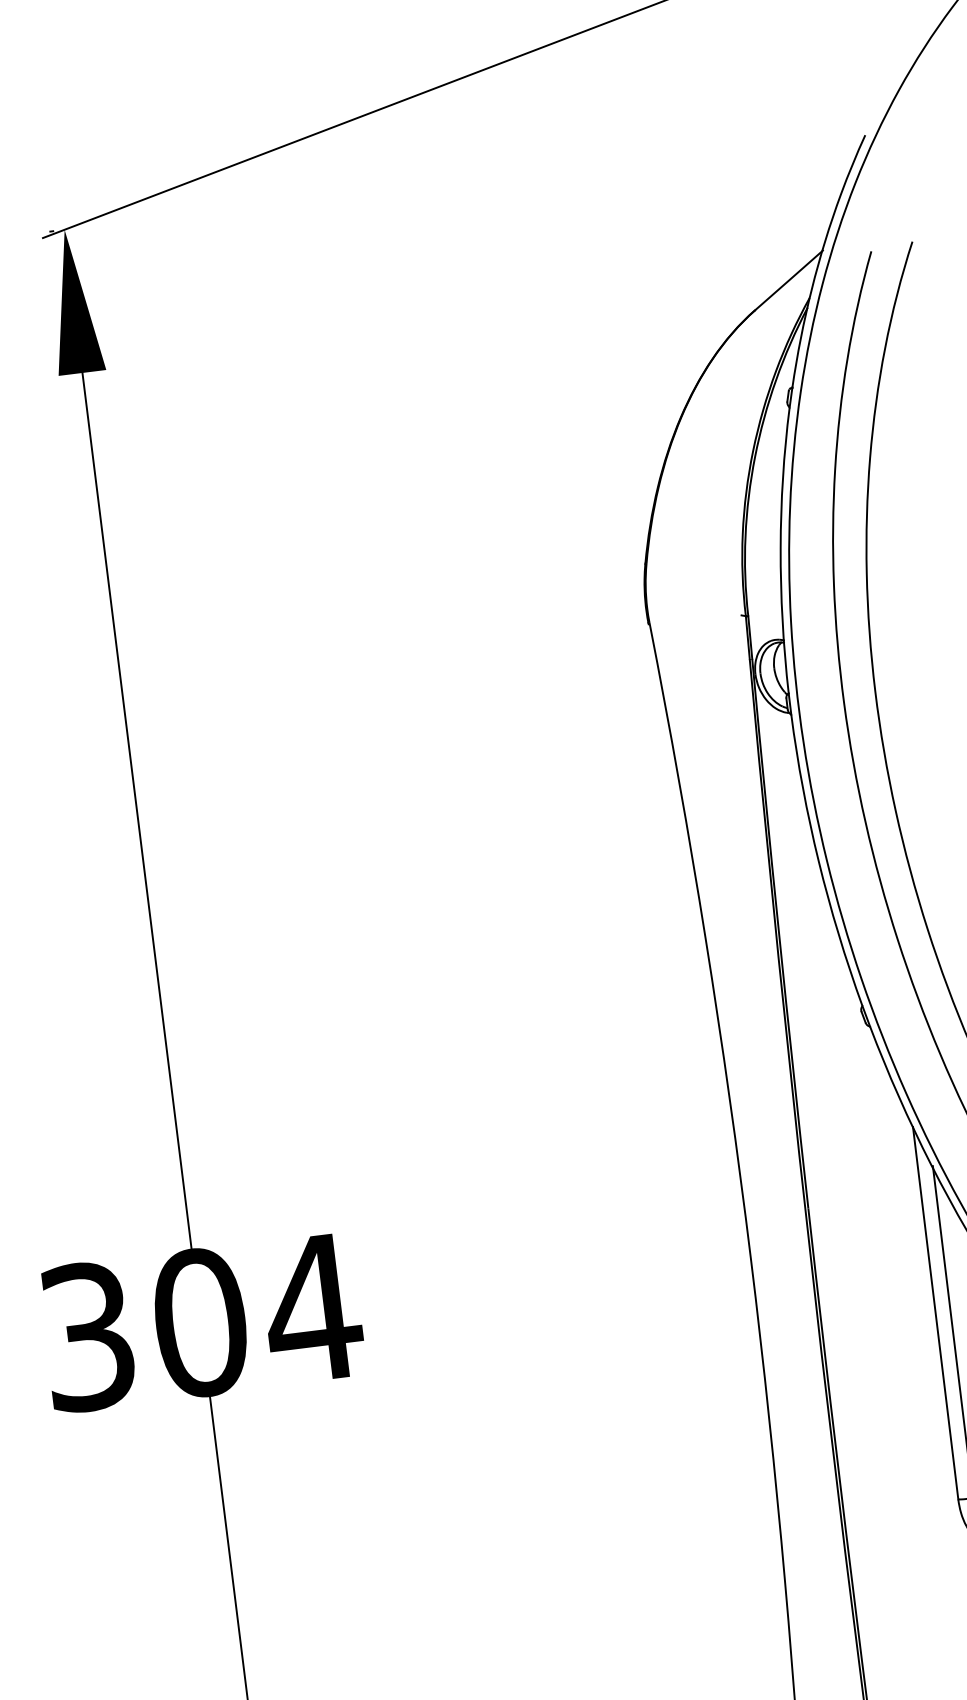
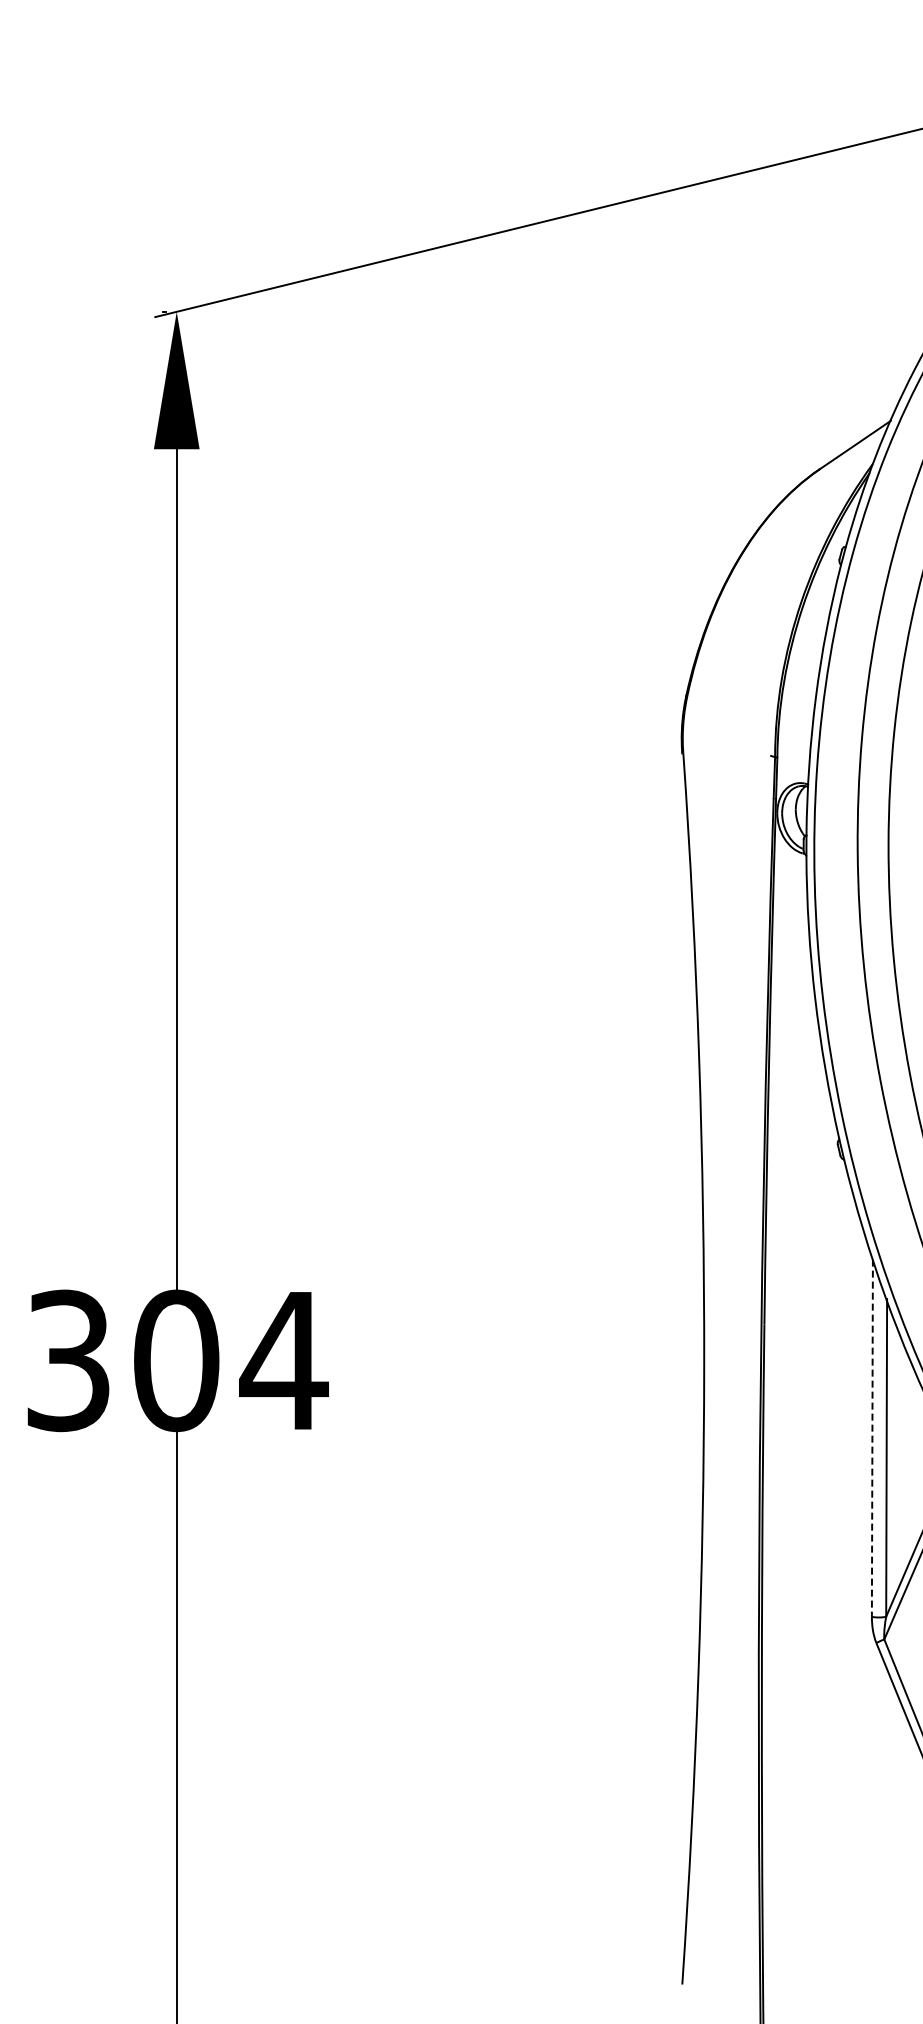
line: (935, 1313) -> (872, 1438), solid -> dashed

